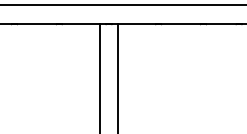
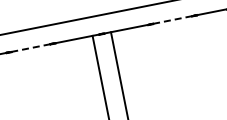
line: (36, 24) -> (30, 48), solid -> dashed
line: (181, 24) -> (172, 20), solid -> dashed

